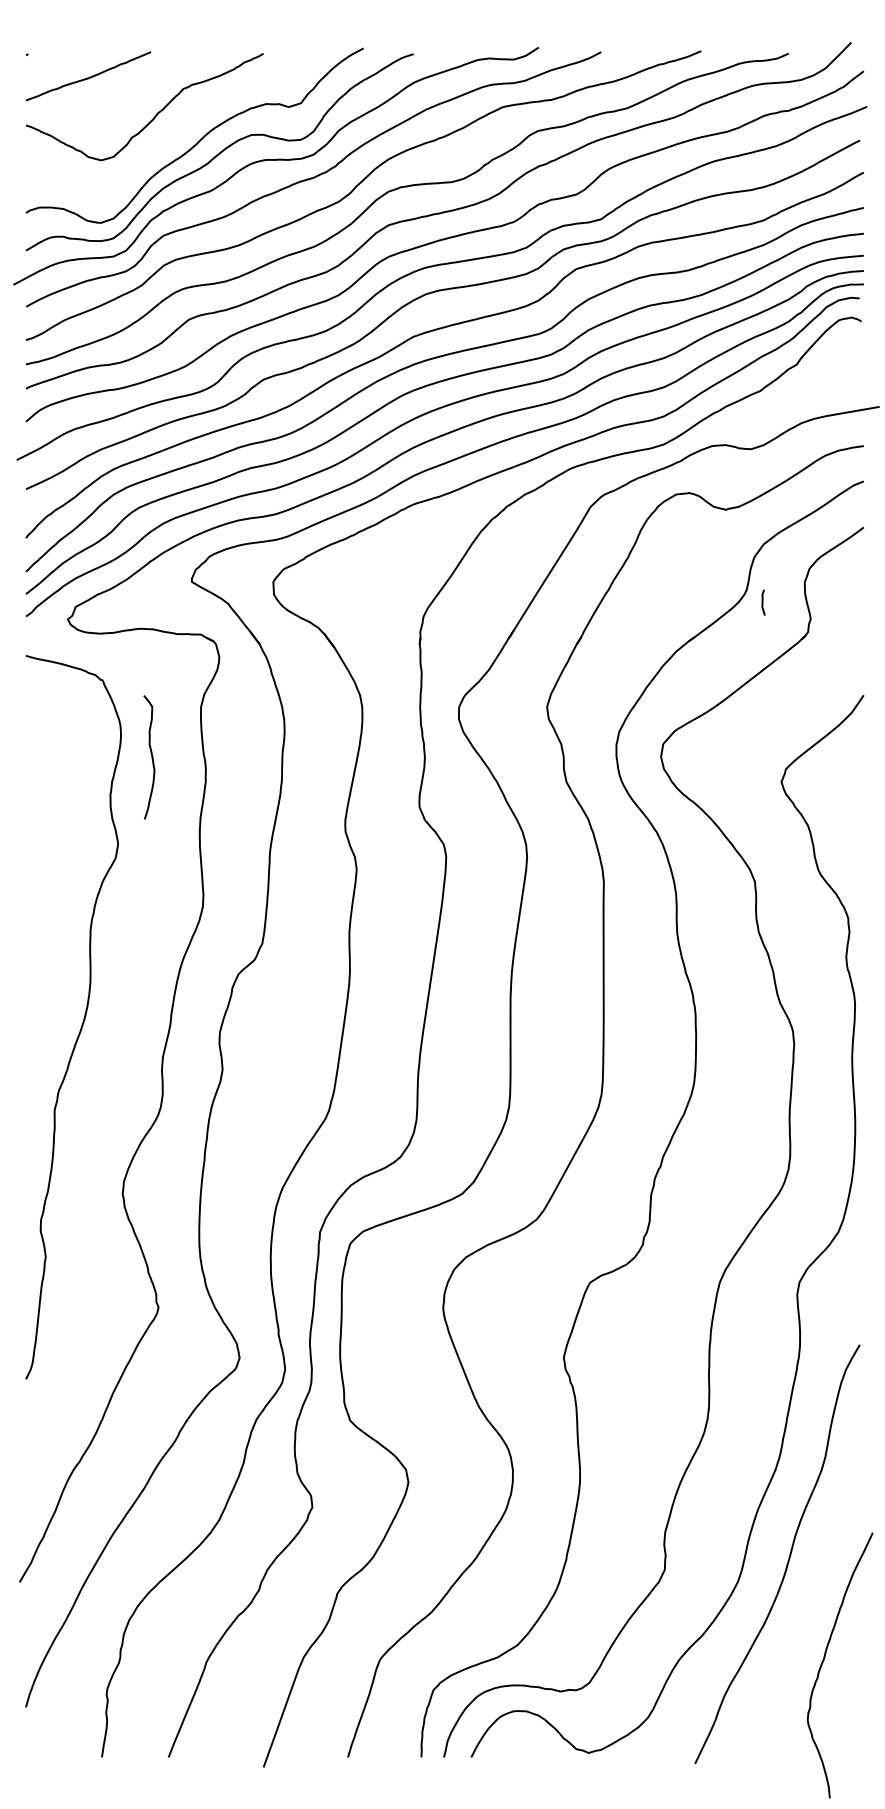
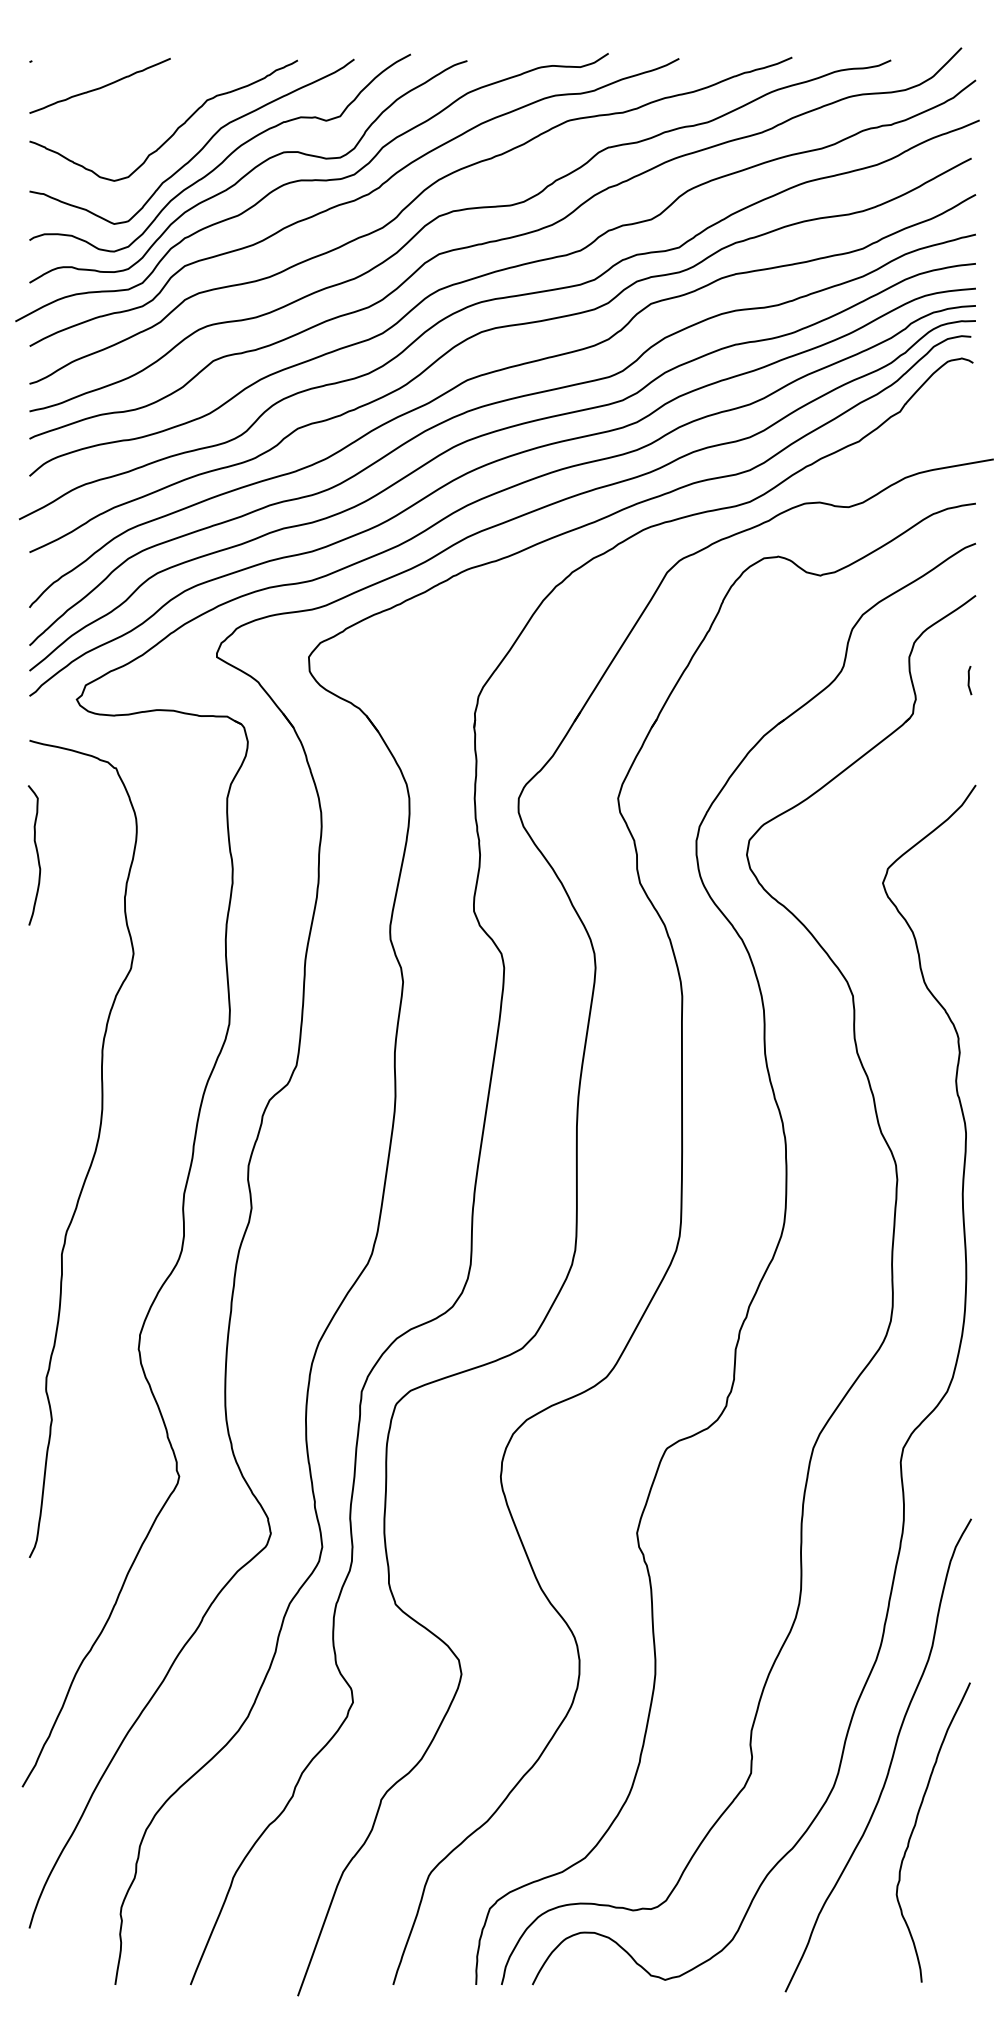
curve: (177, 132) -> (200, 149), added
line: (763, 602) -> (969, 680), moved
curve: (151, 757) -> (36, 855), moved
curve: (824, 1660) -> (915, 1826), moved

